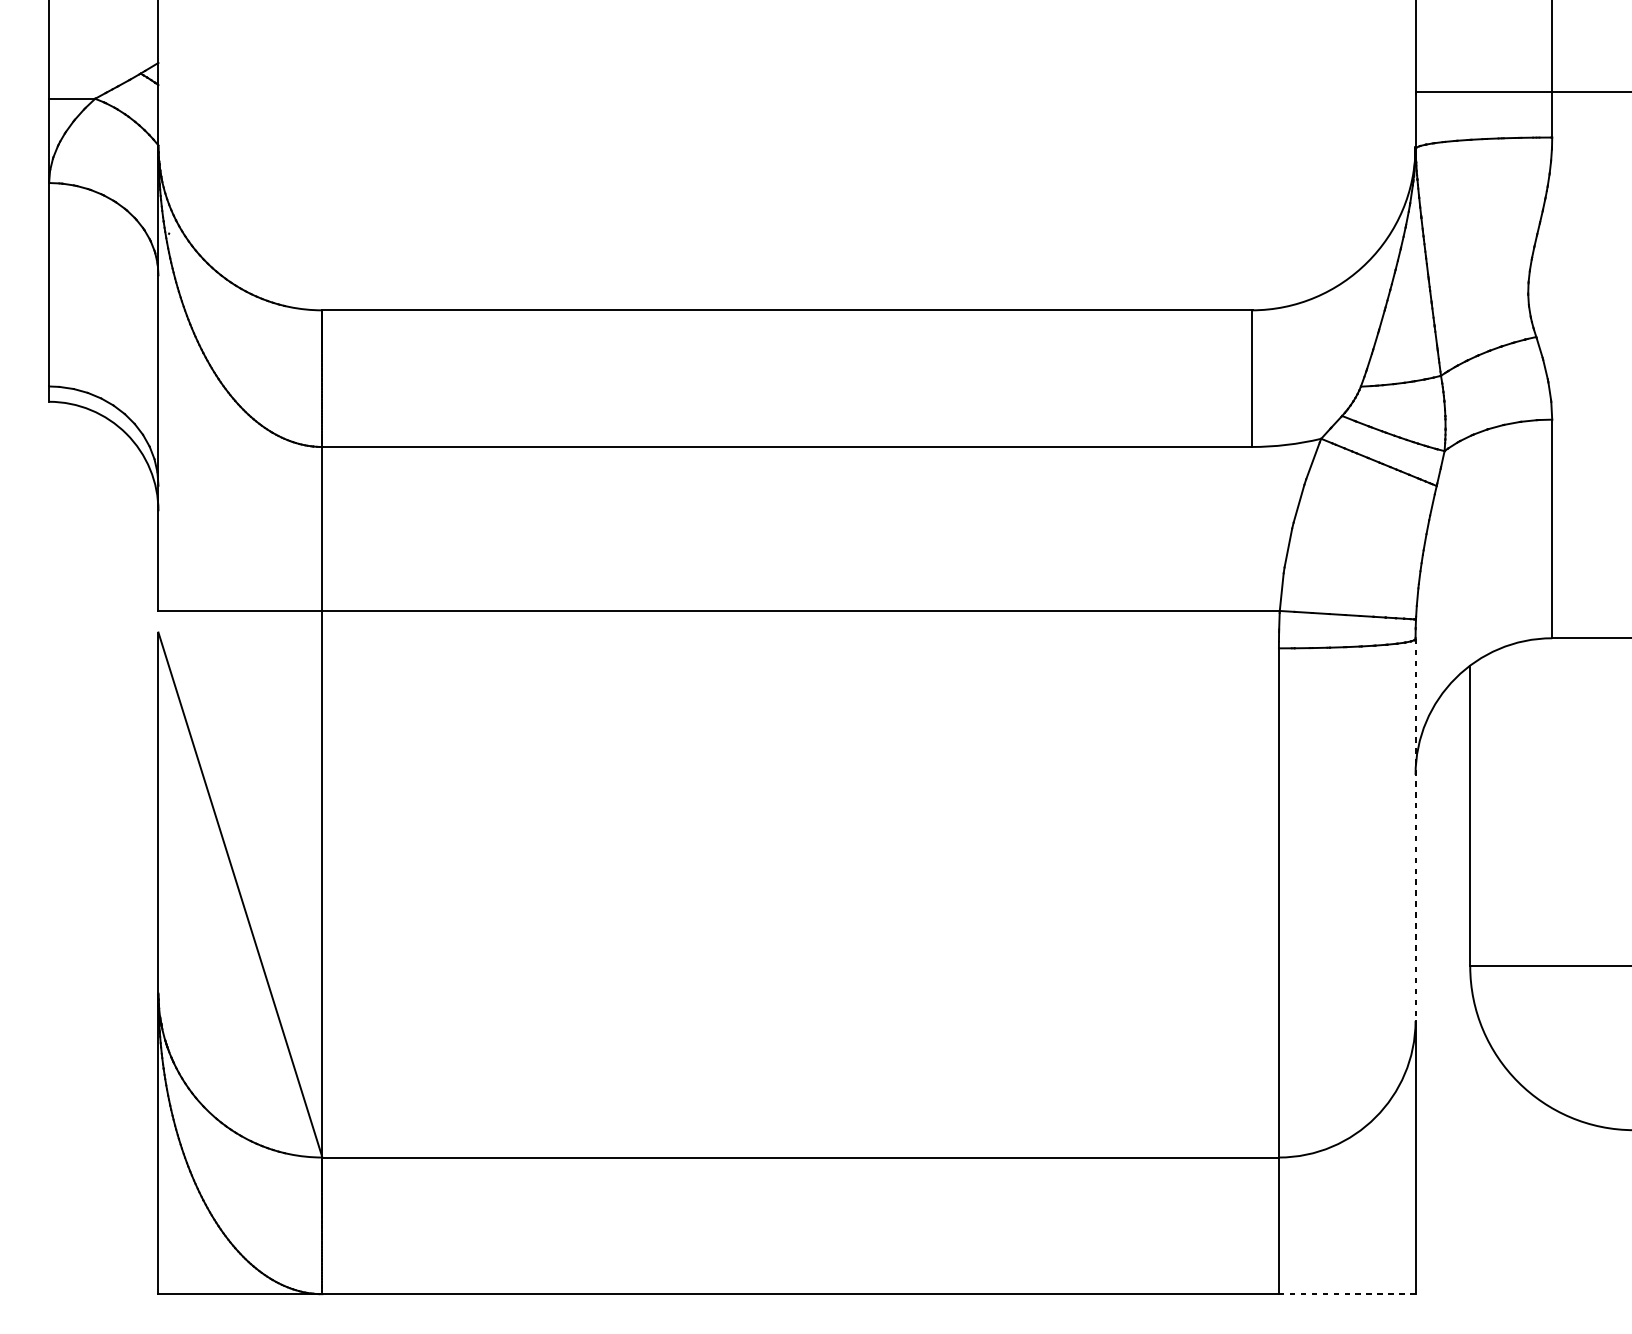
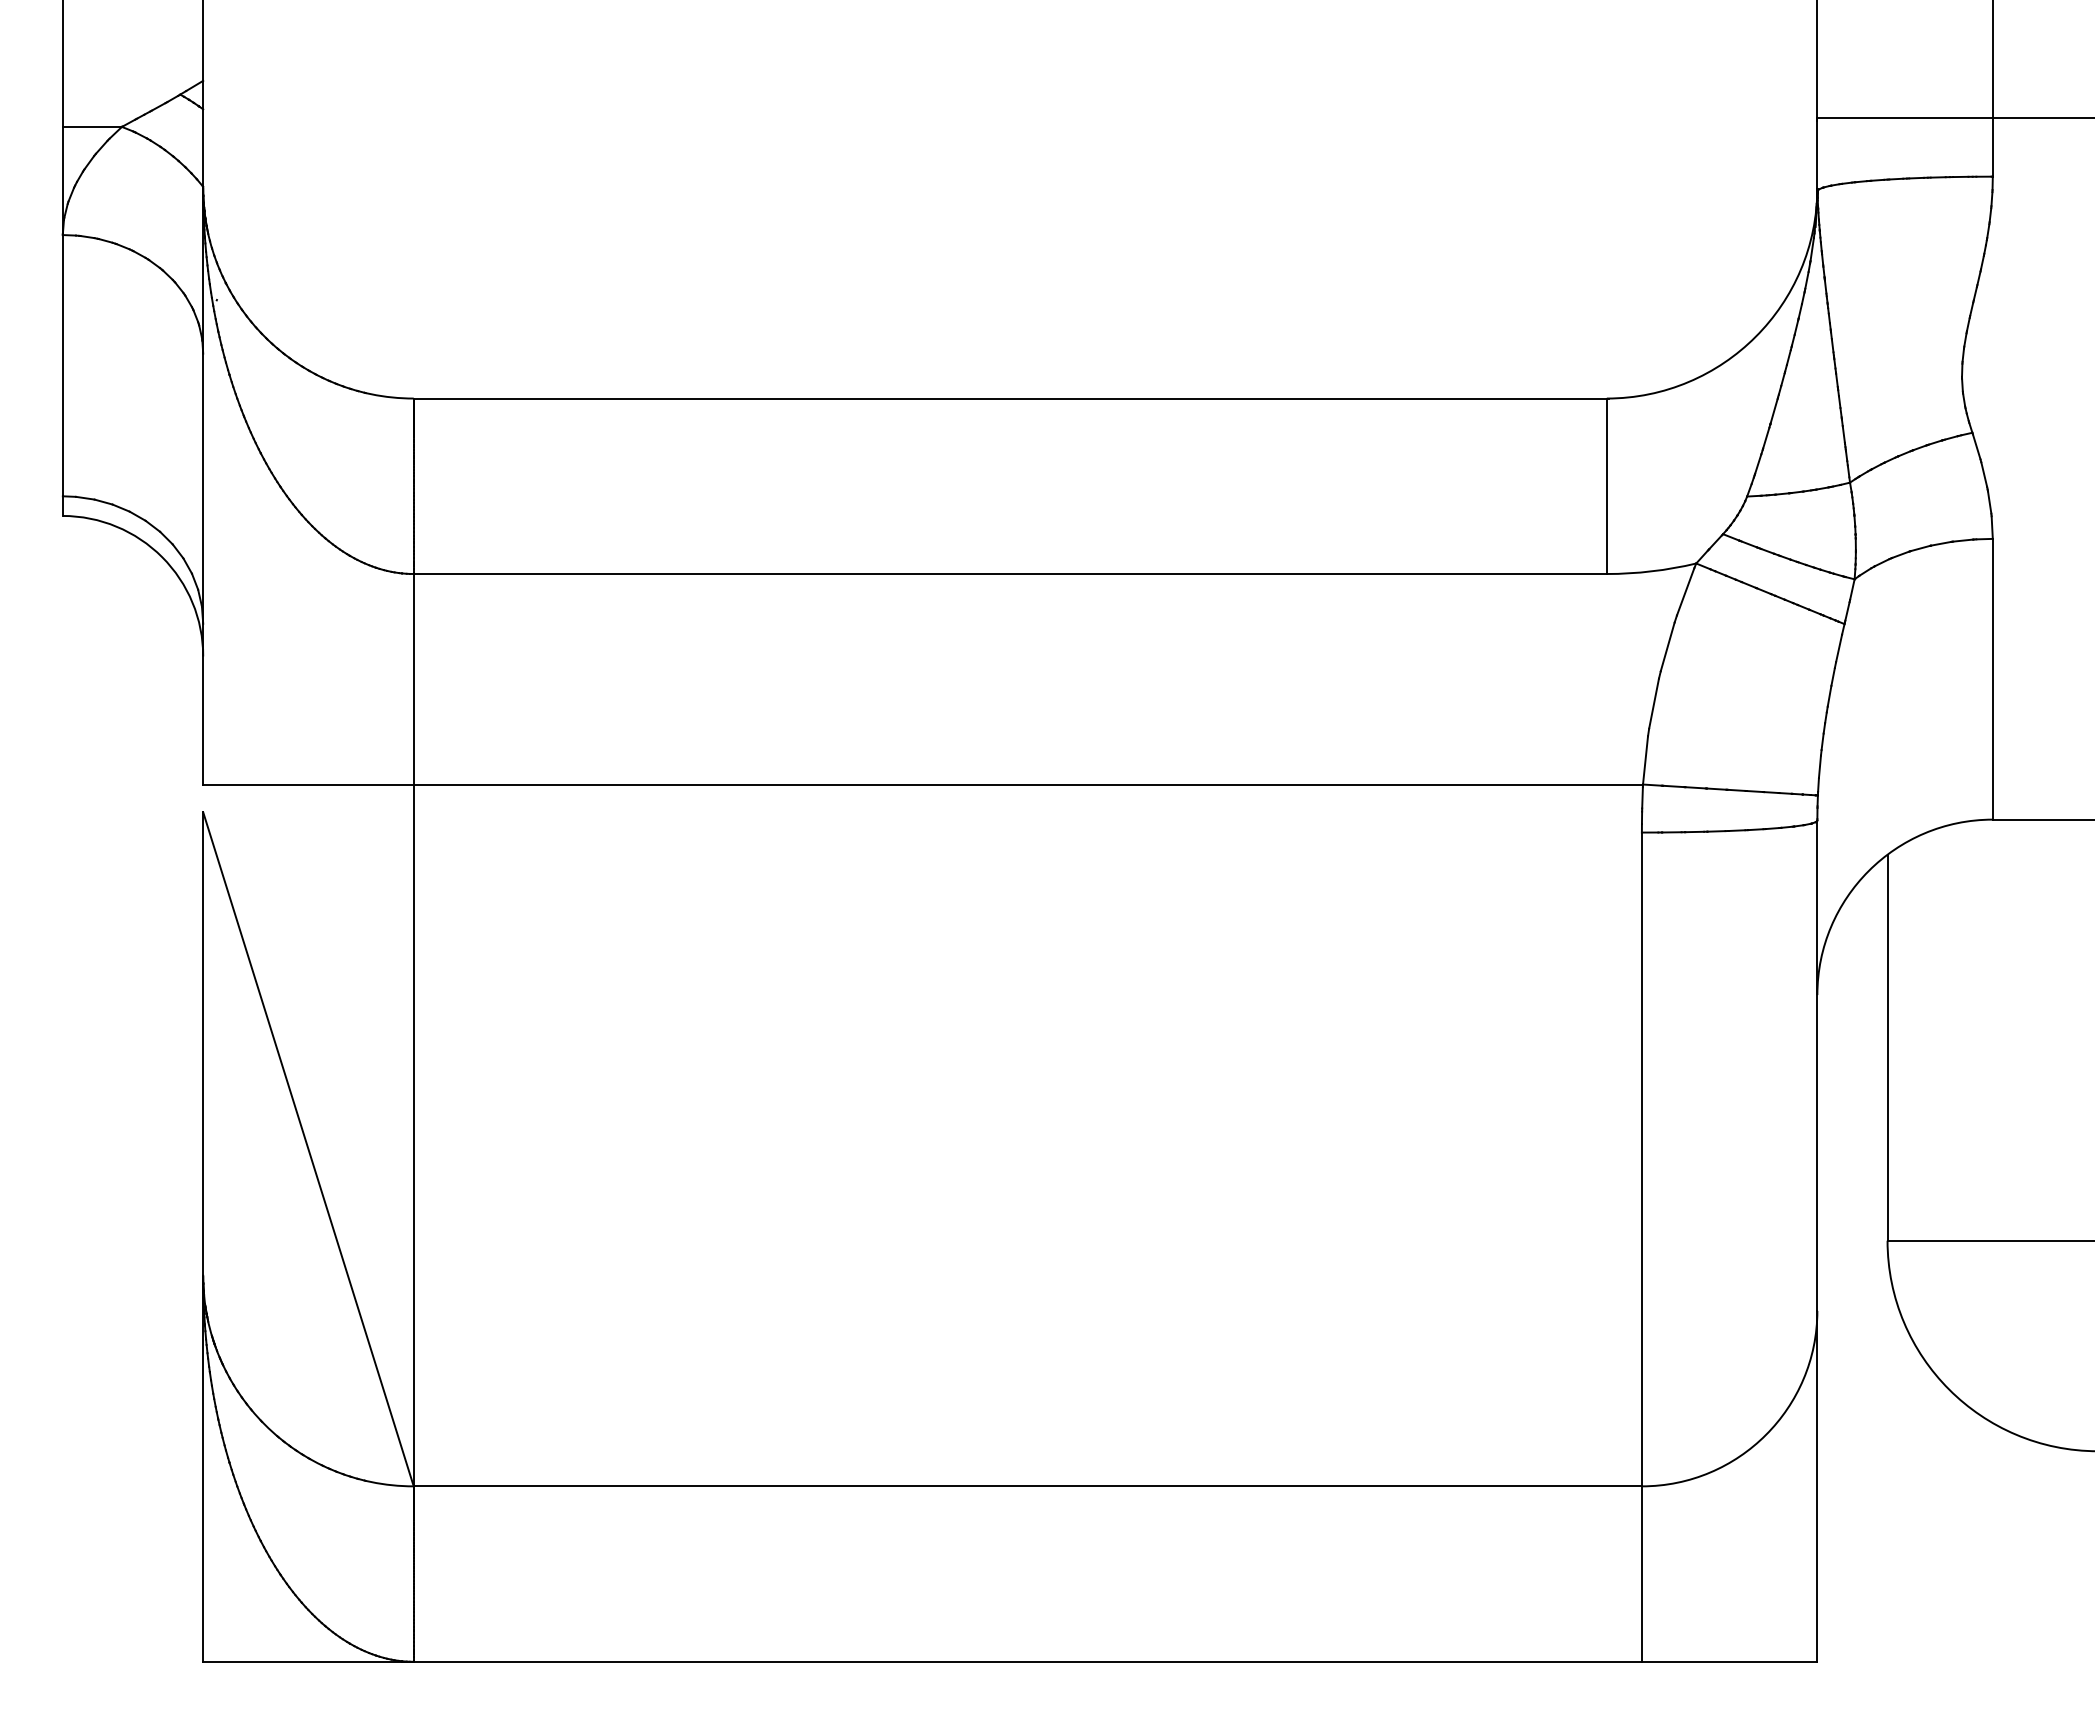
line: (1415, 830) -> (1817, 1066), dashed -> solid
line: (1347, 1293) -> (1729, 1661), dashed -> solid

